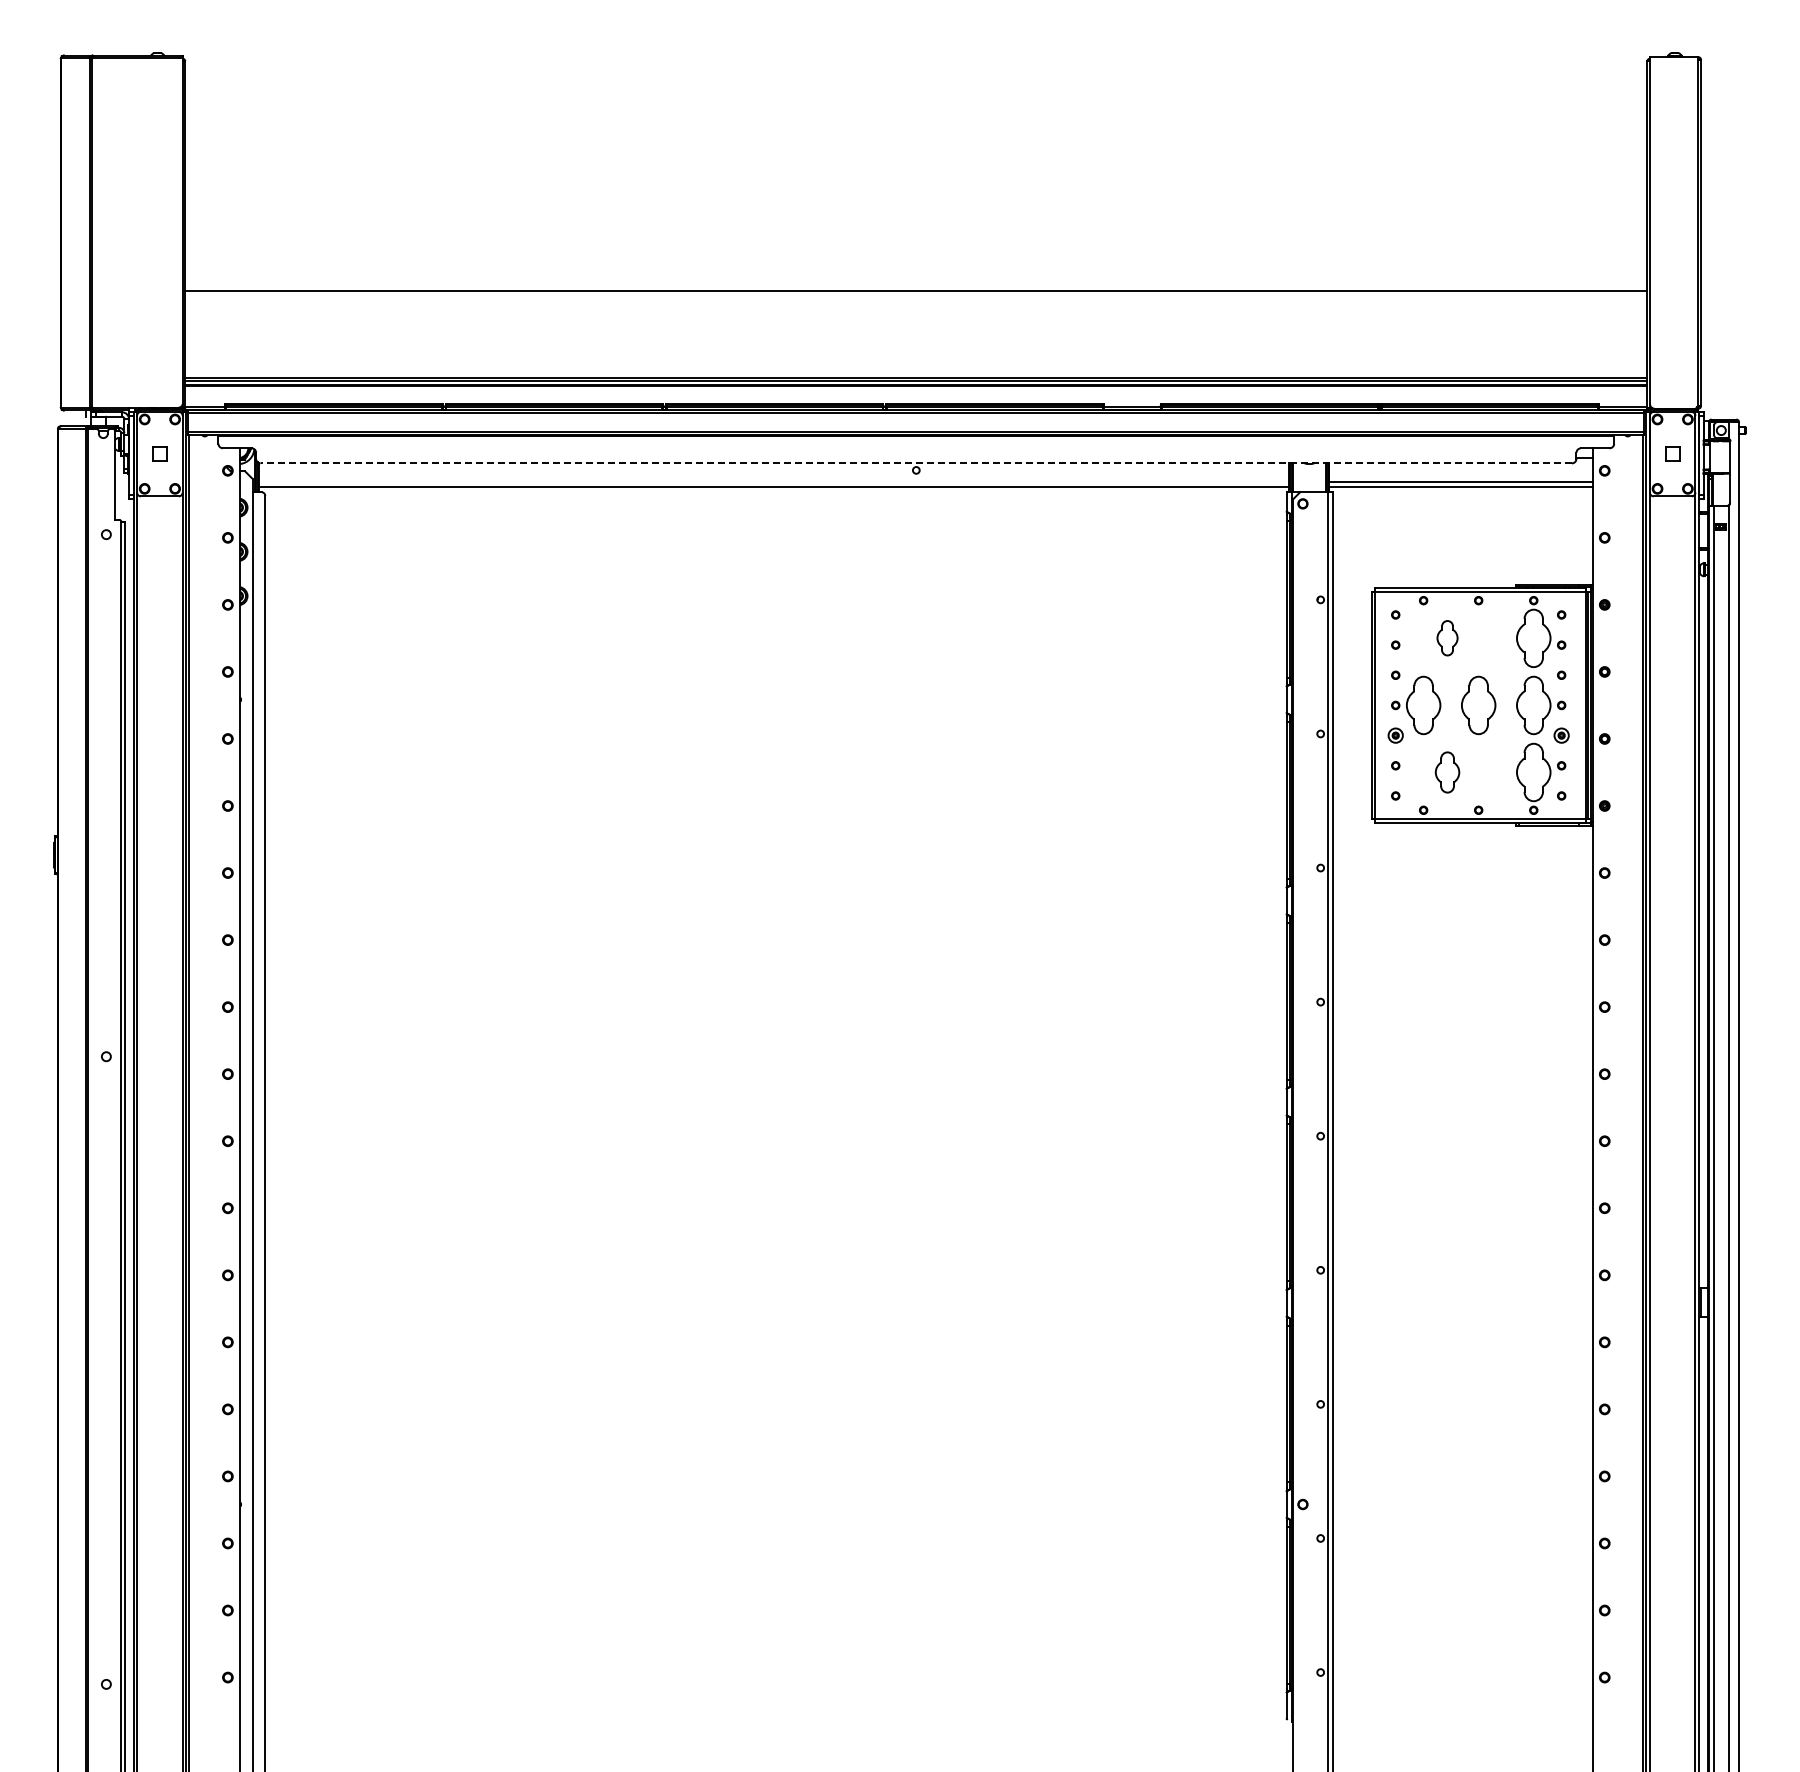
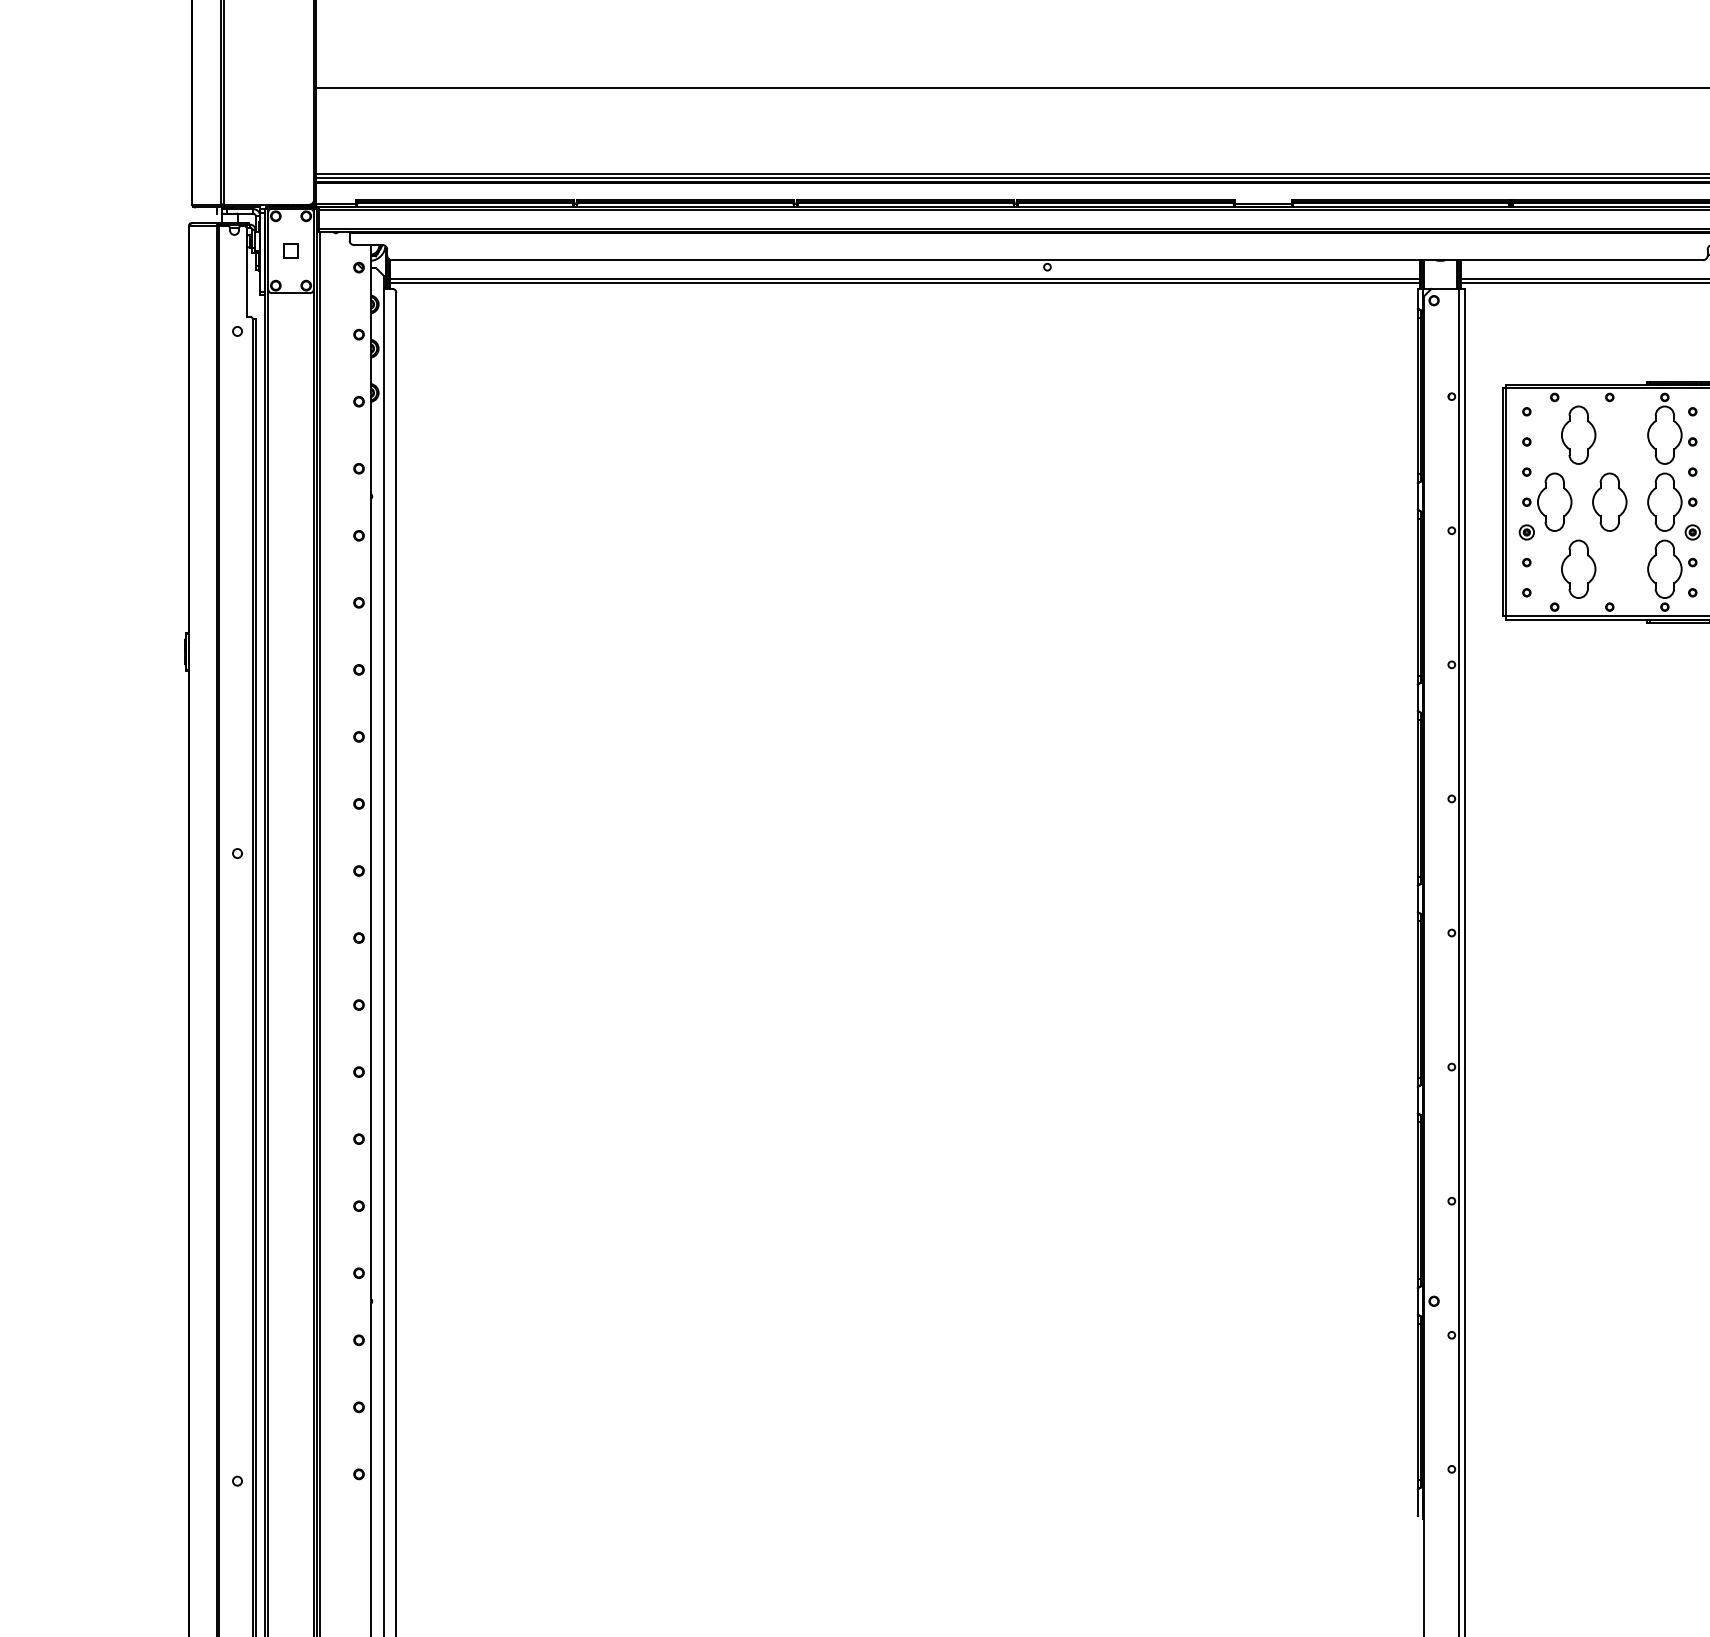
line: (916, 463) -> (1047, 260), dashed -> solid
line: (773, 482) -> (904, 279), added
part: (1447, 637) -> (1578, 434), size x1.67
part: (1447, 772) -> (1578, 569), size x1.43

